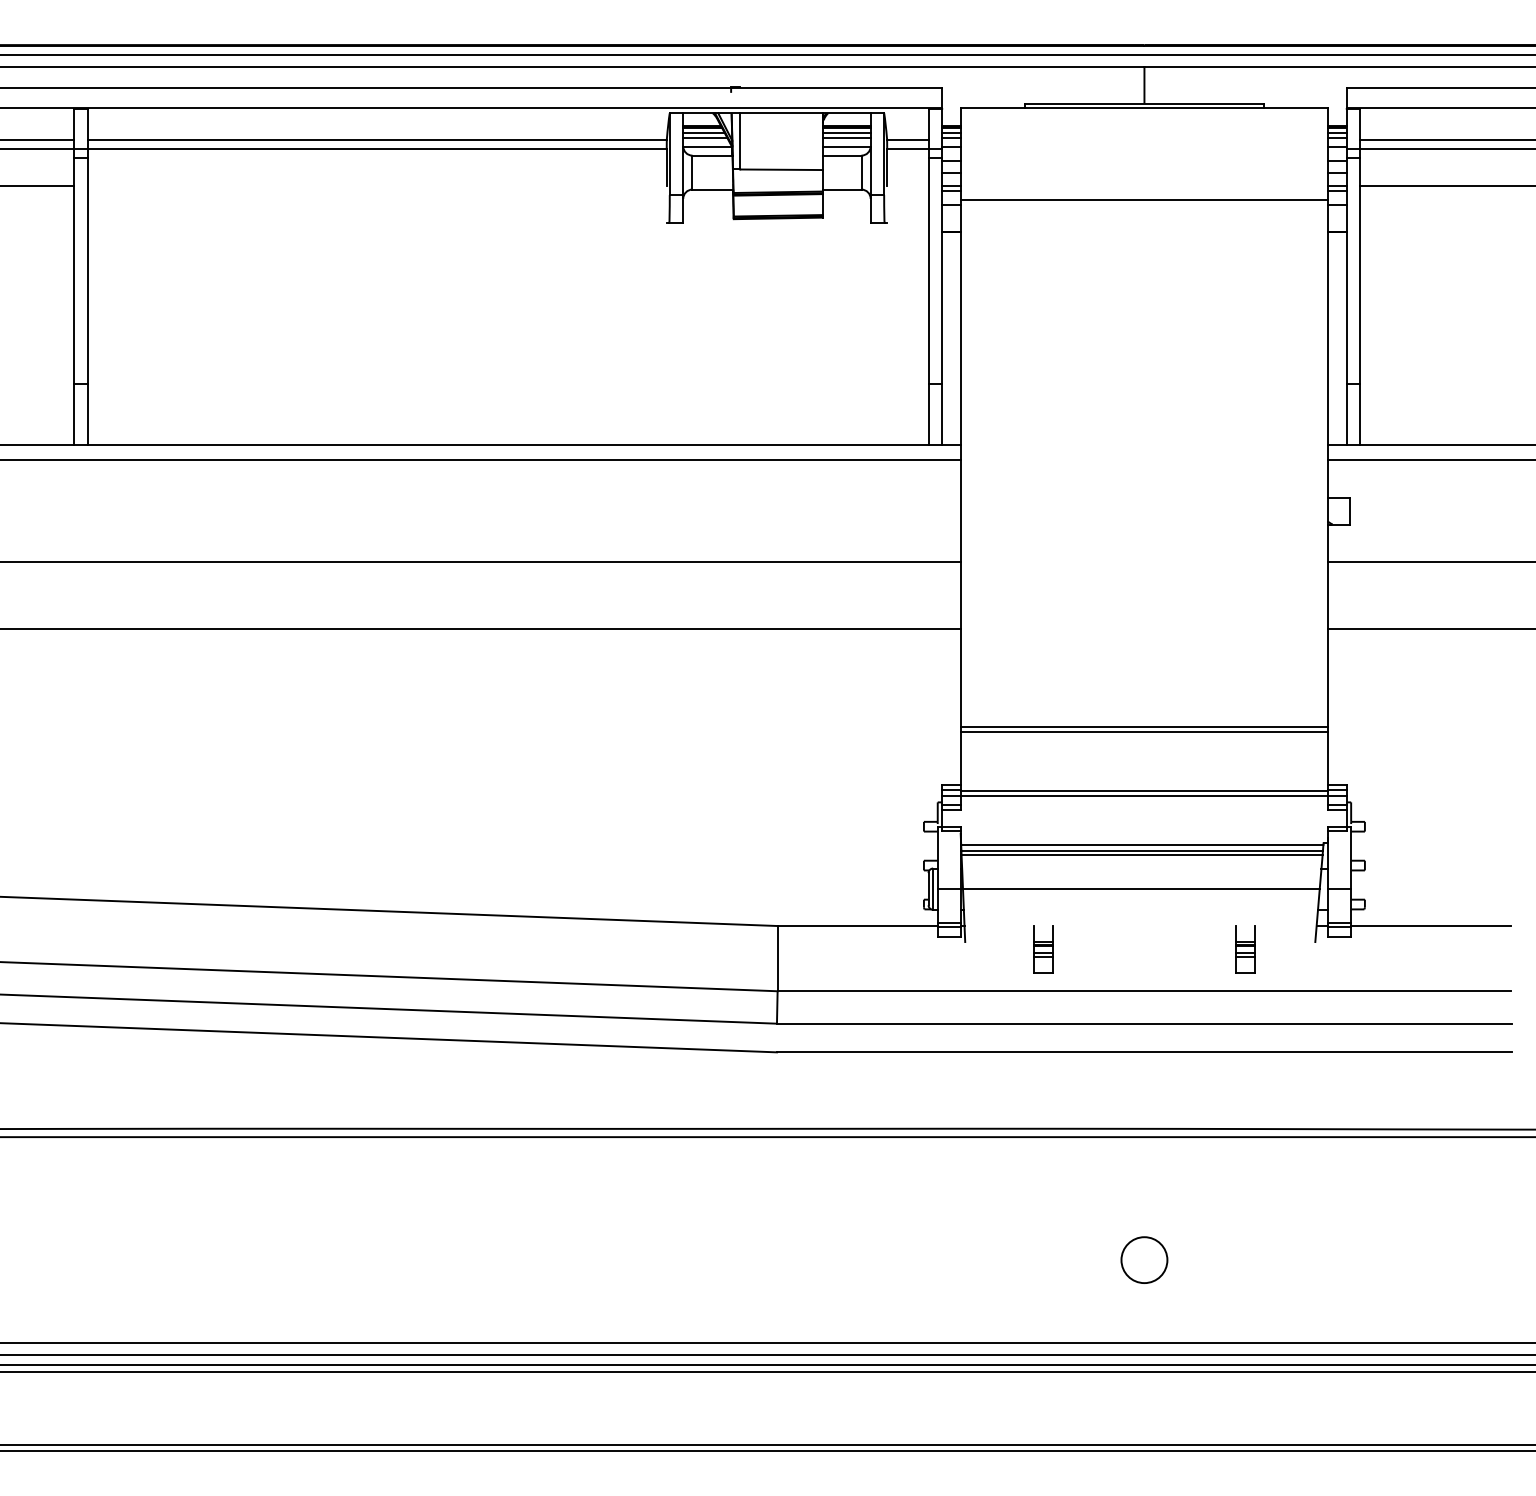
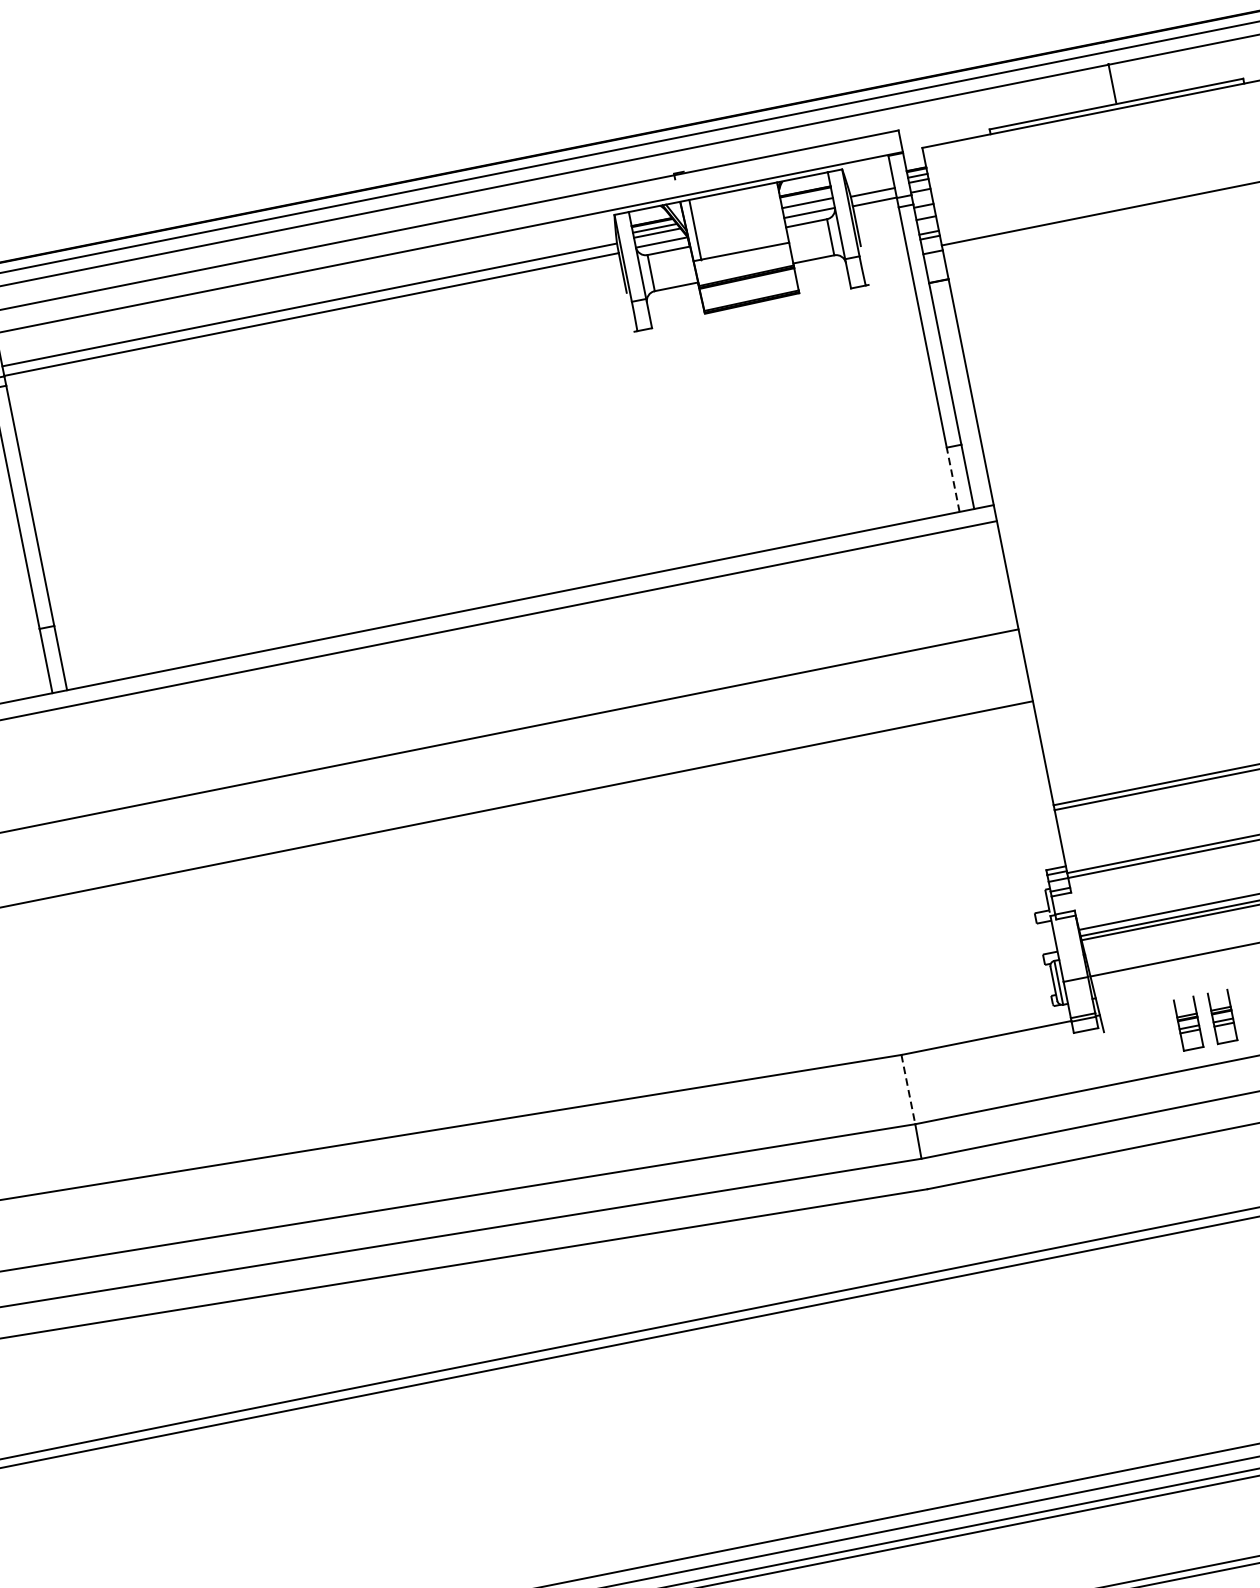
line: (846, 132) -> (806, 197), removed
line: (928, 413) -> (952, 478), solid -> dashed
part: (1075, 949) -> (1222, 1016), added
line: (777, 958) -> (908, 1089), solid -> dashed

